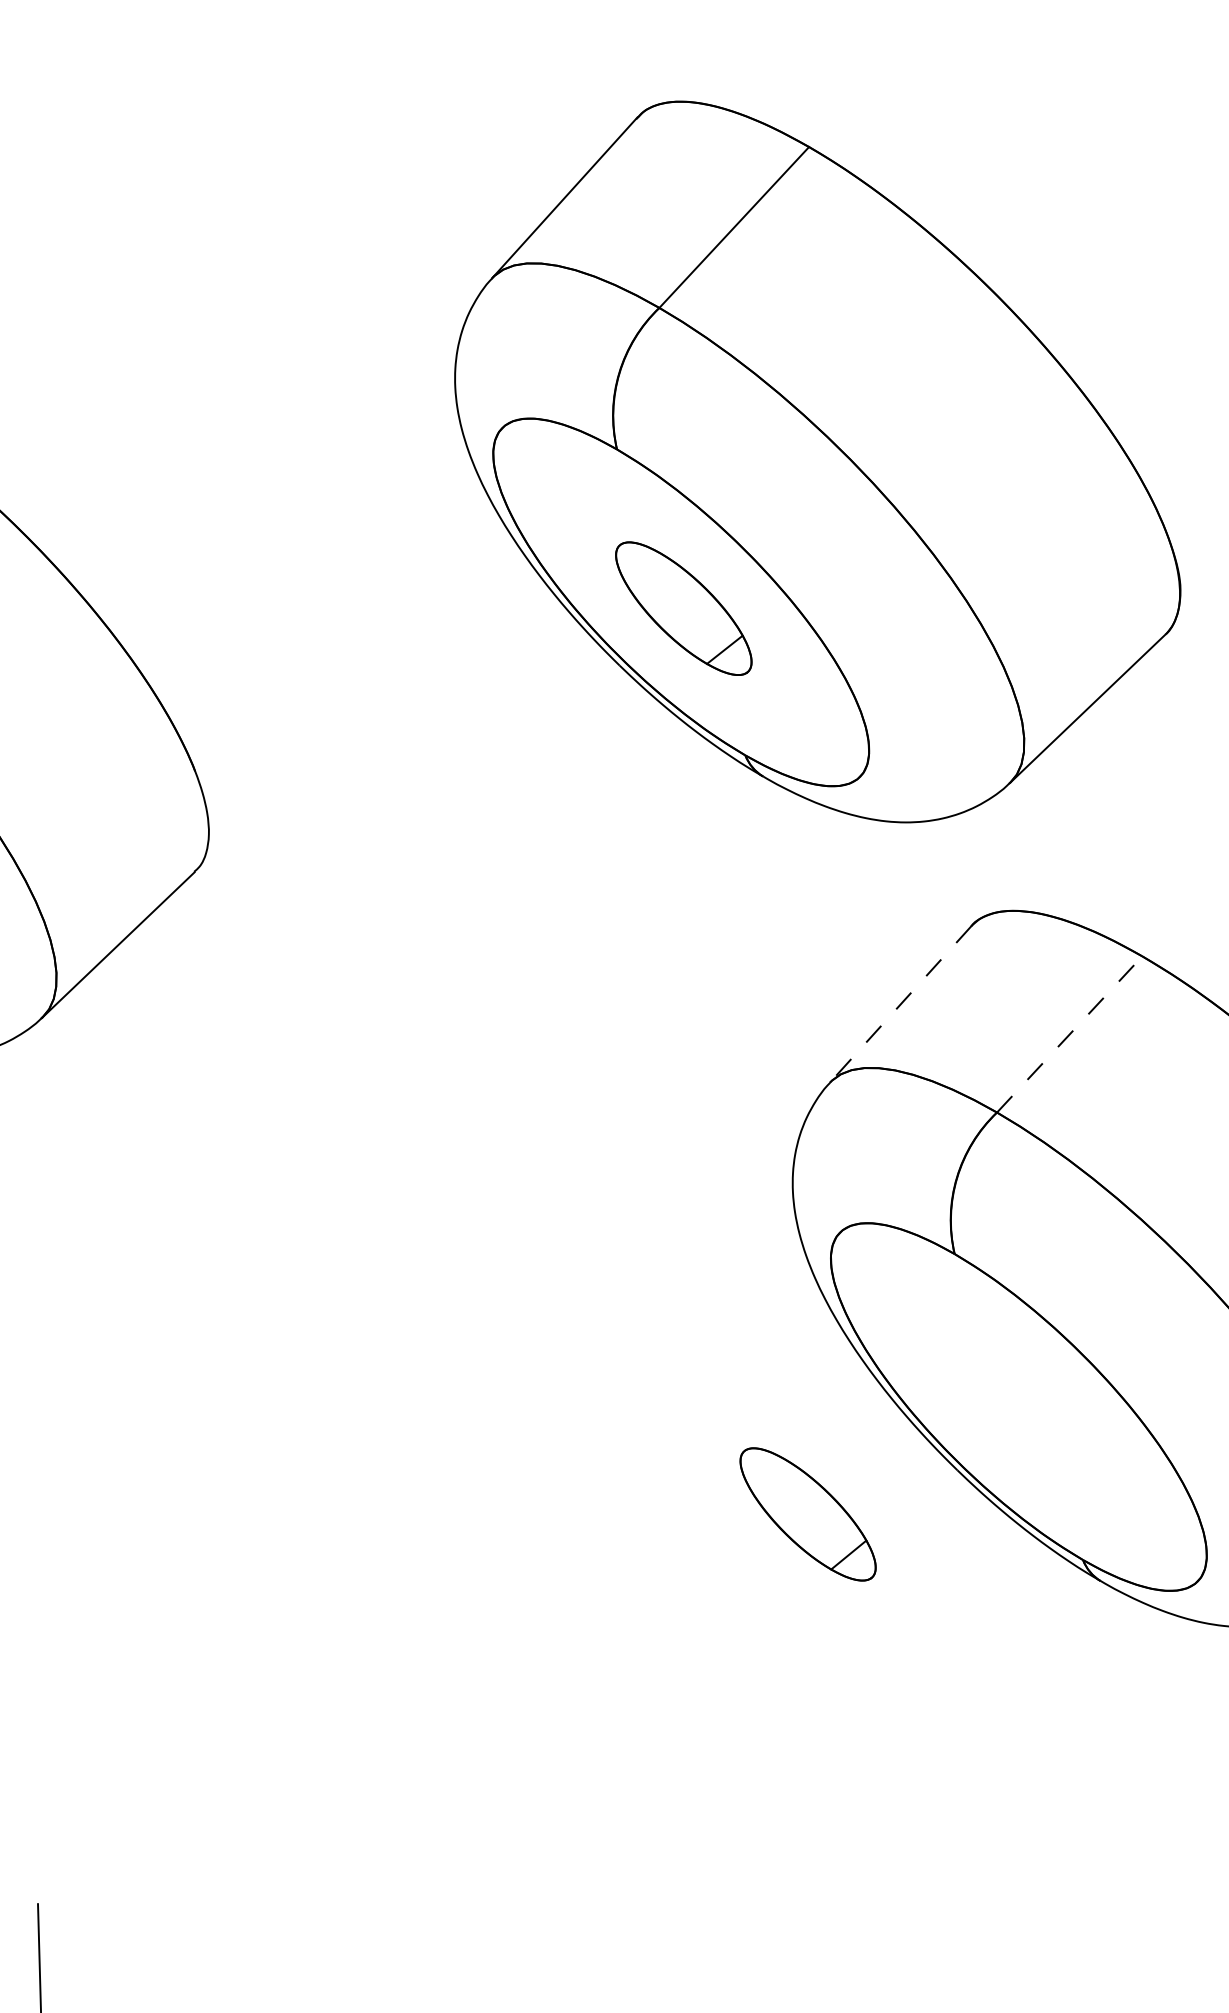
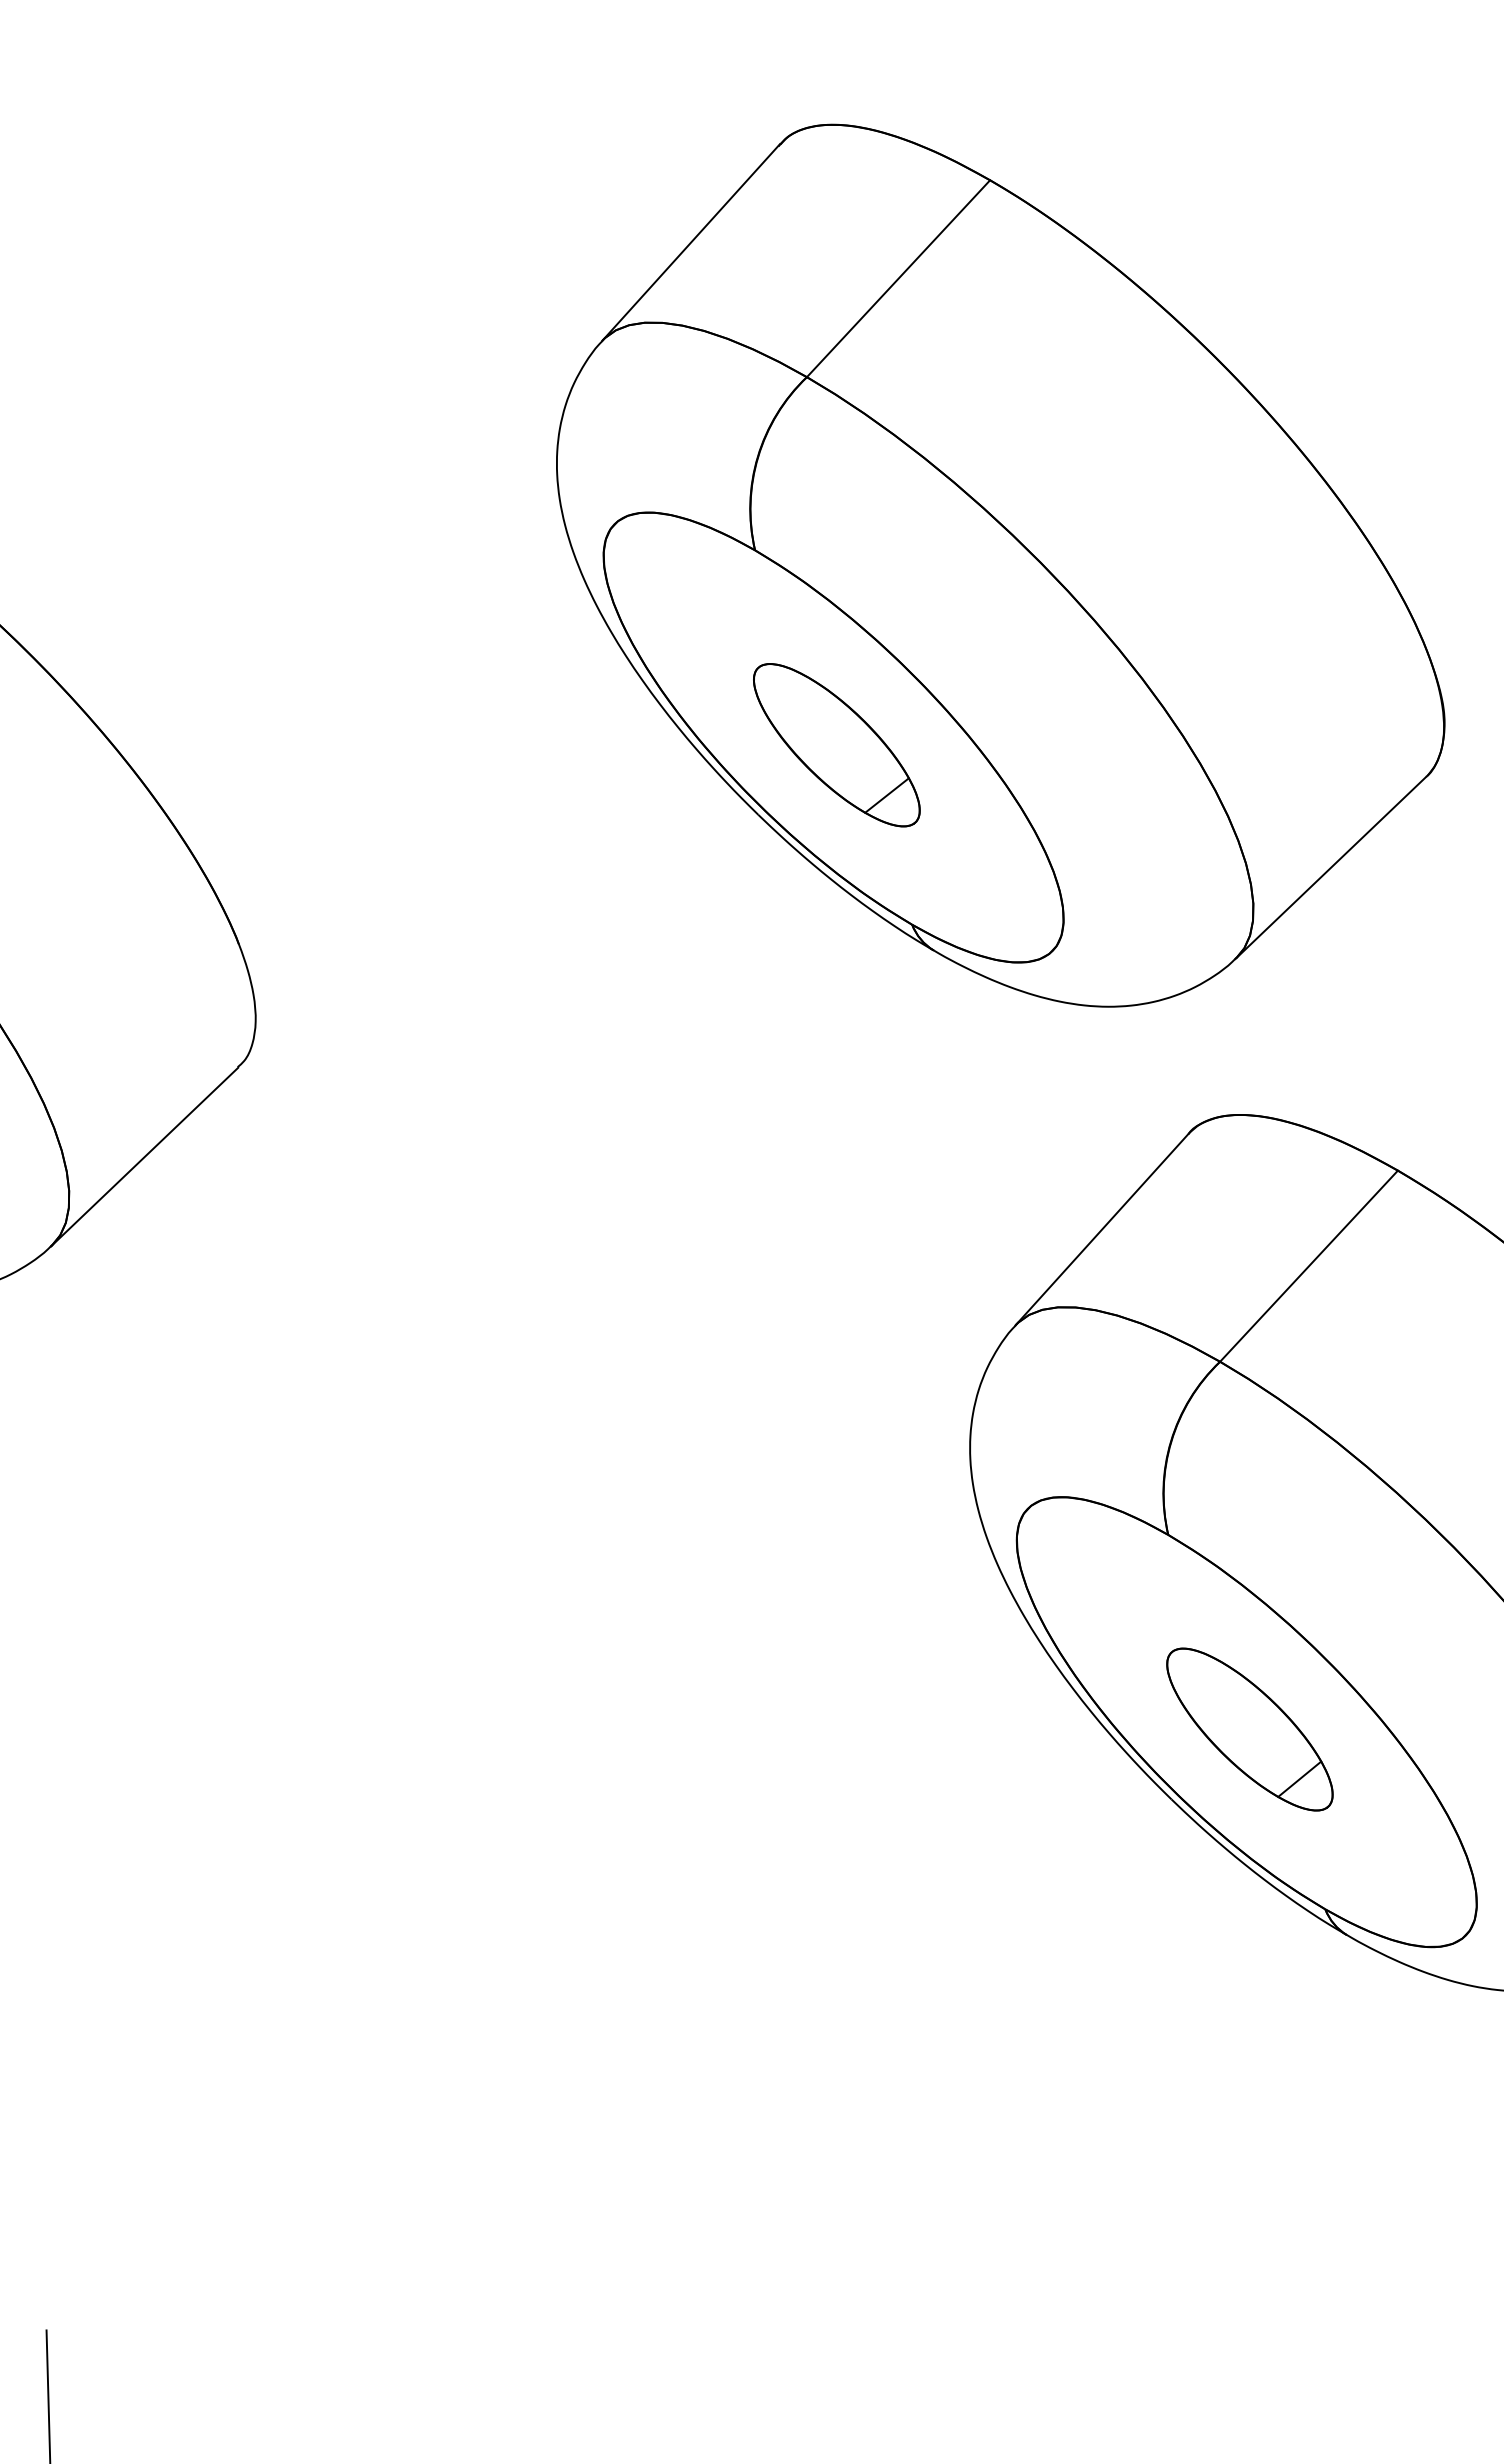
line: (900, 1005) -> (1101, 1230), dashed -> solid
line: (1070, 1034) -> (1309, 1266), dashed -> solid
part: (807, 1514) -> (1249, 1729), moved

